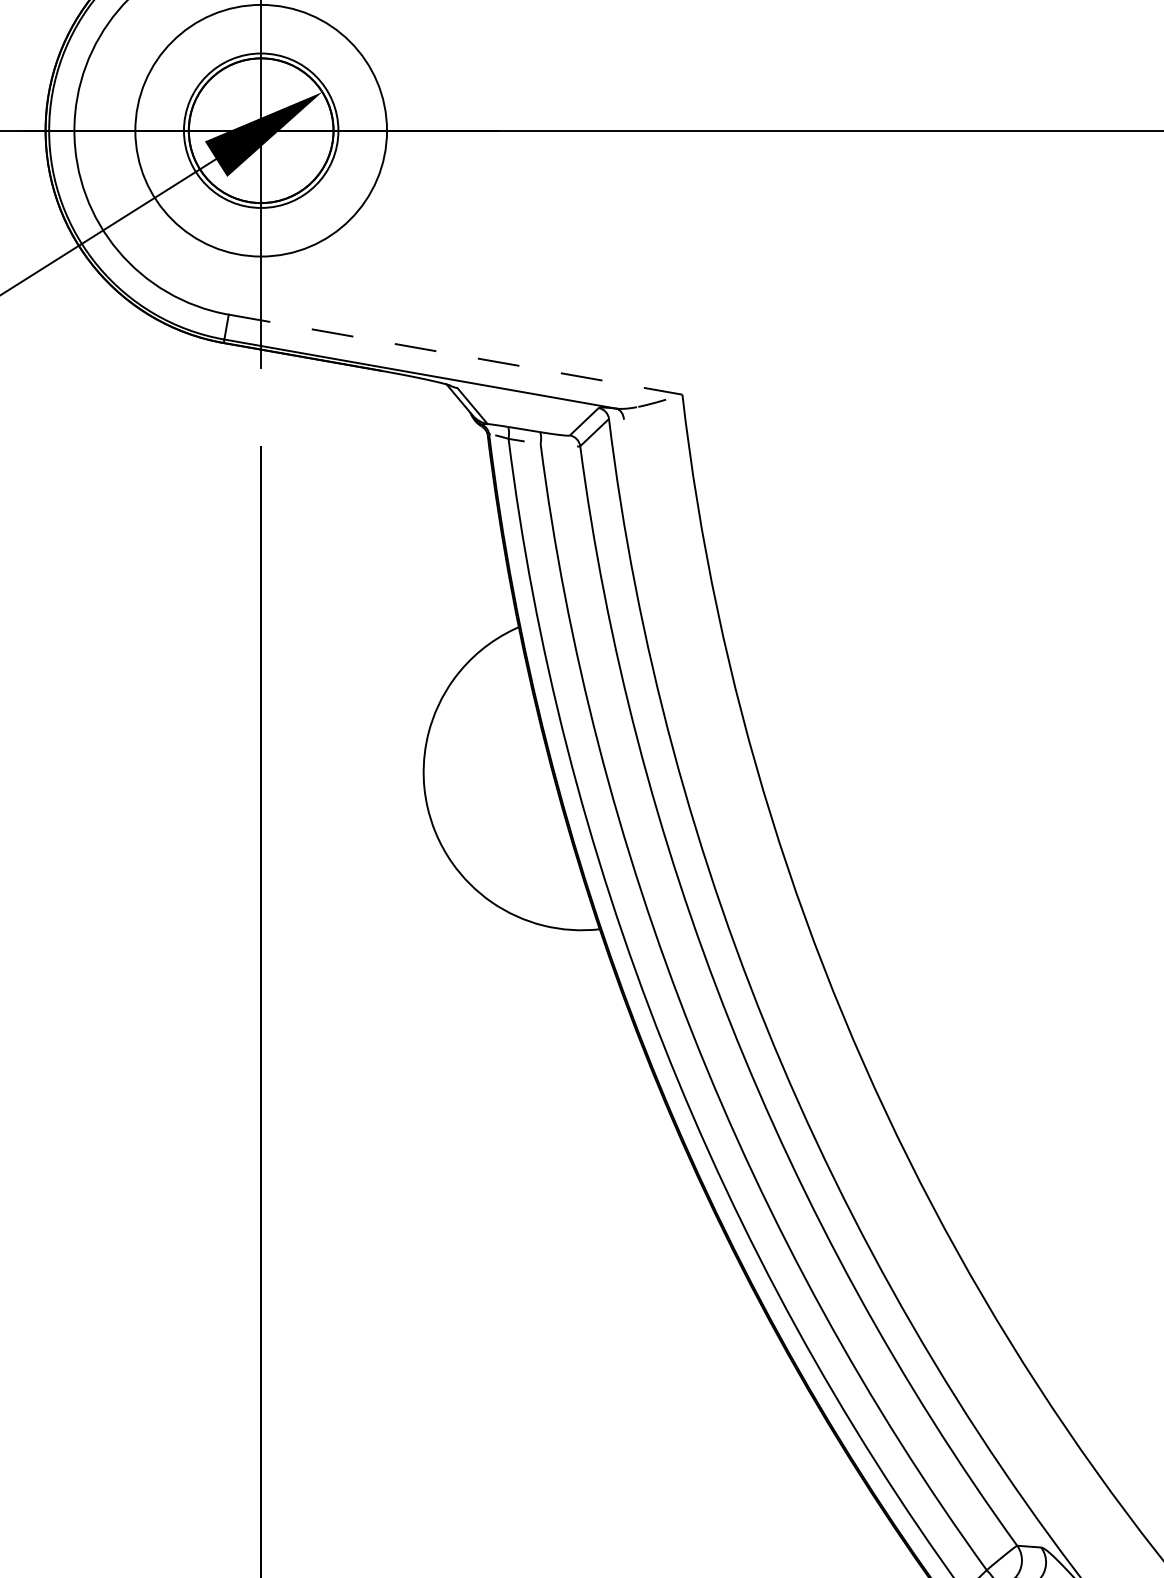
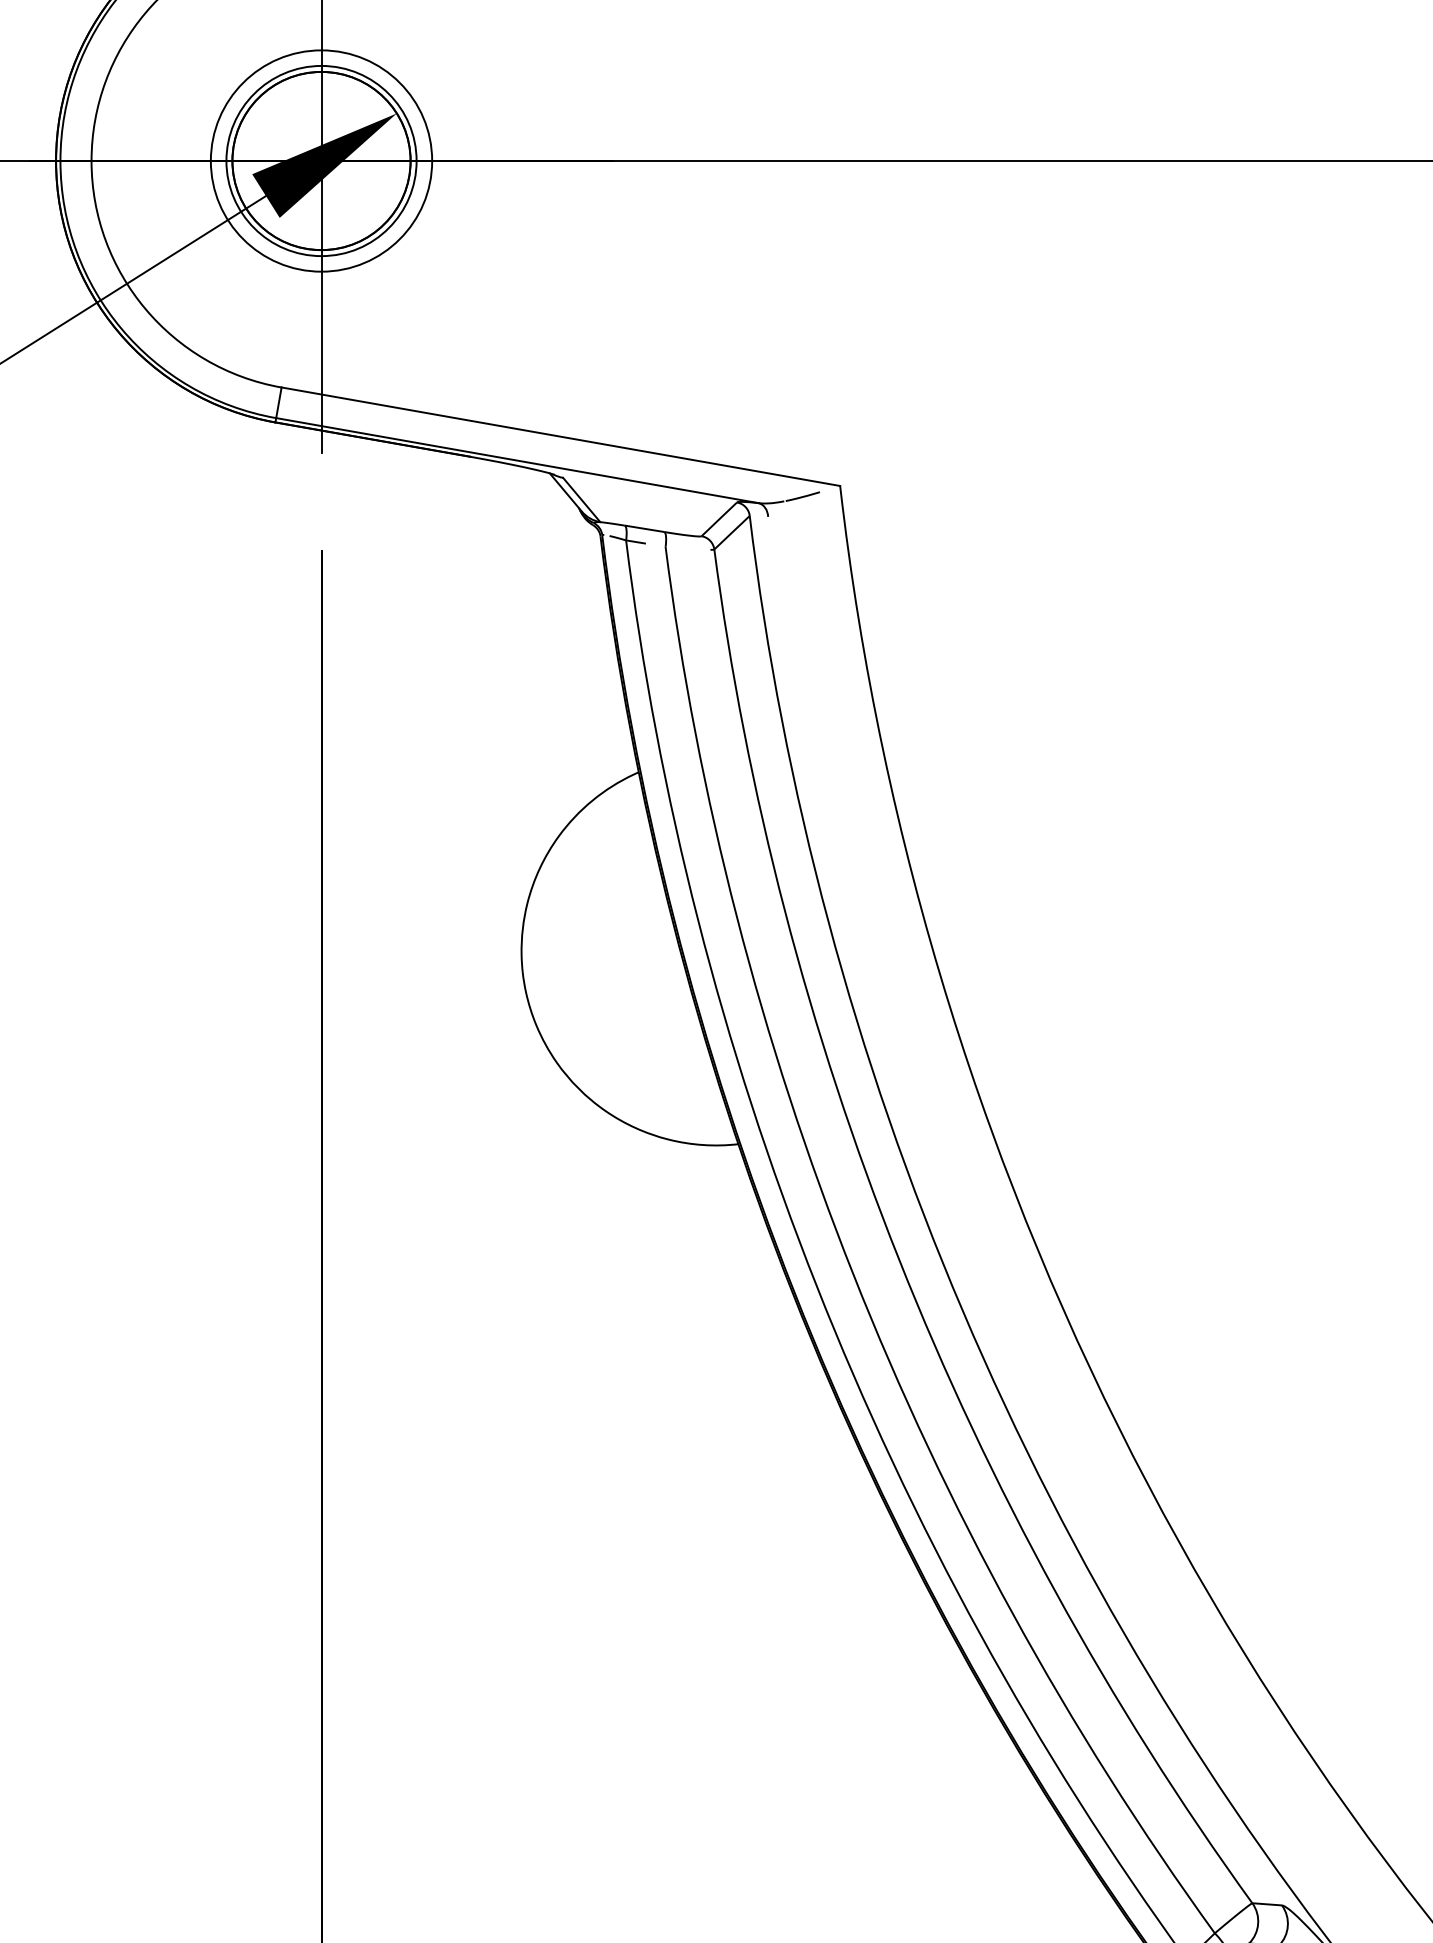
circle: (261, 130) -> (321, 160), size x0.71
line: (455, 354) -> (560, 436), dashed -> solid

